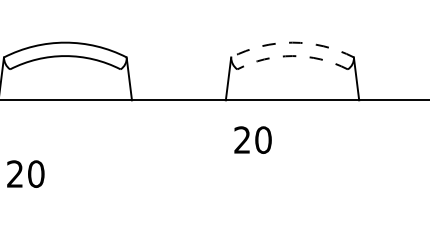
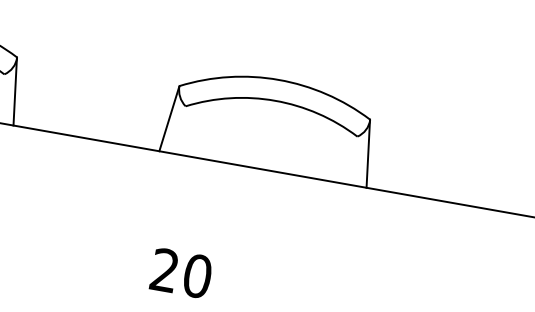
arc: (292, 42) -> (278, 79), dashed -> solid
arc: (292, 56) -> (274, 101), dashed -> solid
text: (252, 139) -> (180, 272), moved

